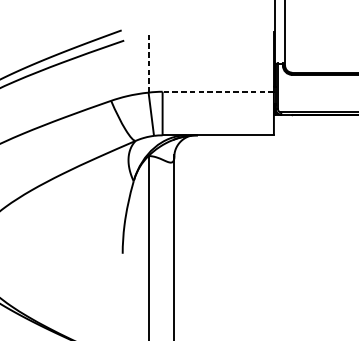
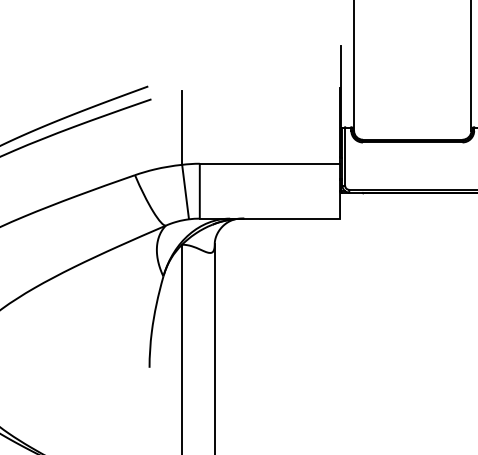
line: (148, 63) -> (182, 128), dashed -> solid
line: (217, 91) -> (269, 163), dashed -> solid

